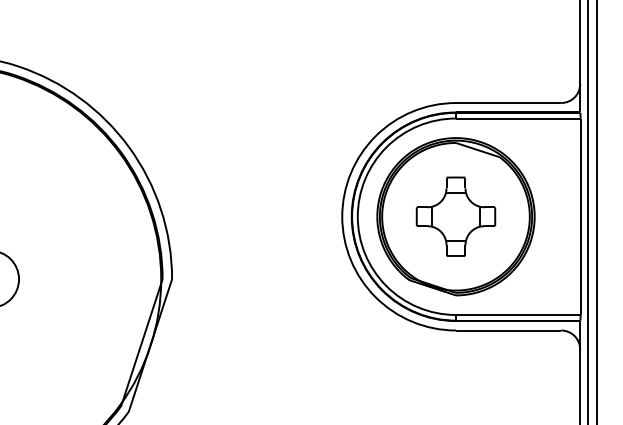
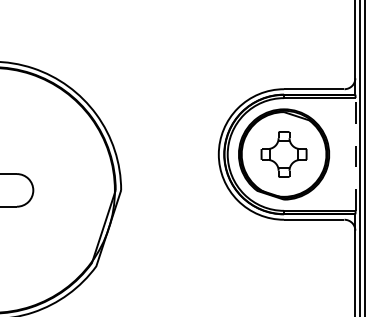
line: (580, 215) -> (355, 153), solid -> dashed

